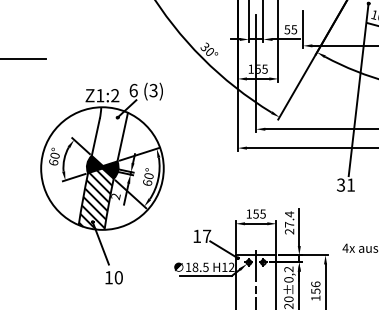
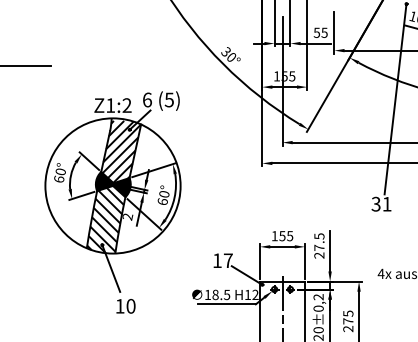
text: (153, 90) -> (169, 99), (3) -> (5)
hatch: (110, 137) -> (121, 151), added
text: (289, 214) -> (319, 236), 27.4 -> 27.5
text: (315, 291) -> (348, 321), 156 -> 275

